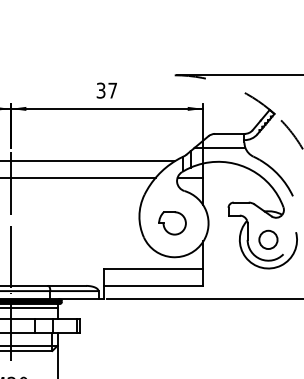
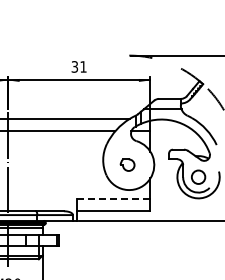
text: (112, 90) -> (83, 66), 37 -> 31
part: (172, 224) -> (127, 165), size x0.7
line: (153, 268) -> (113, 198), solid -> dashed

